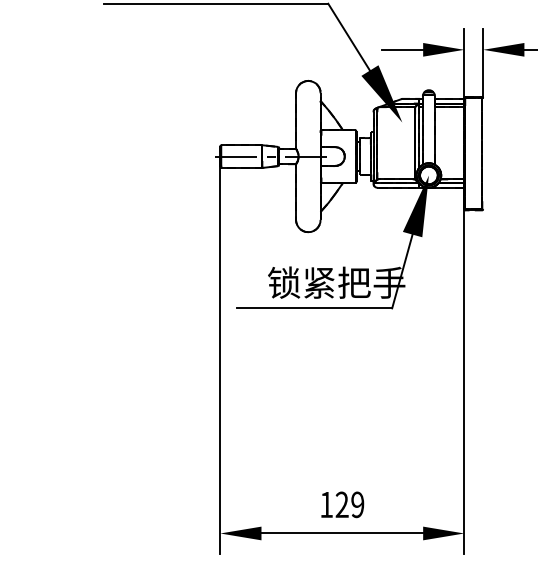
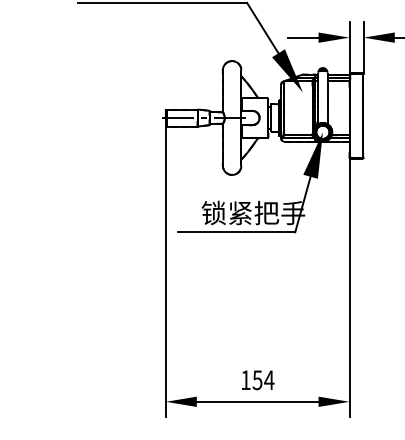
text: (349, 504) -> (263, 379), 129 -> 154

